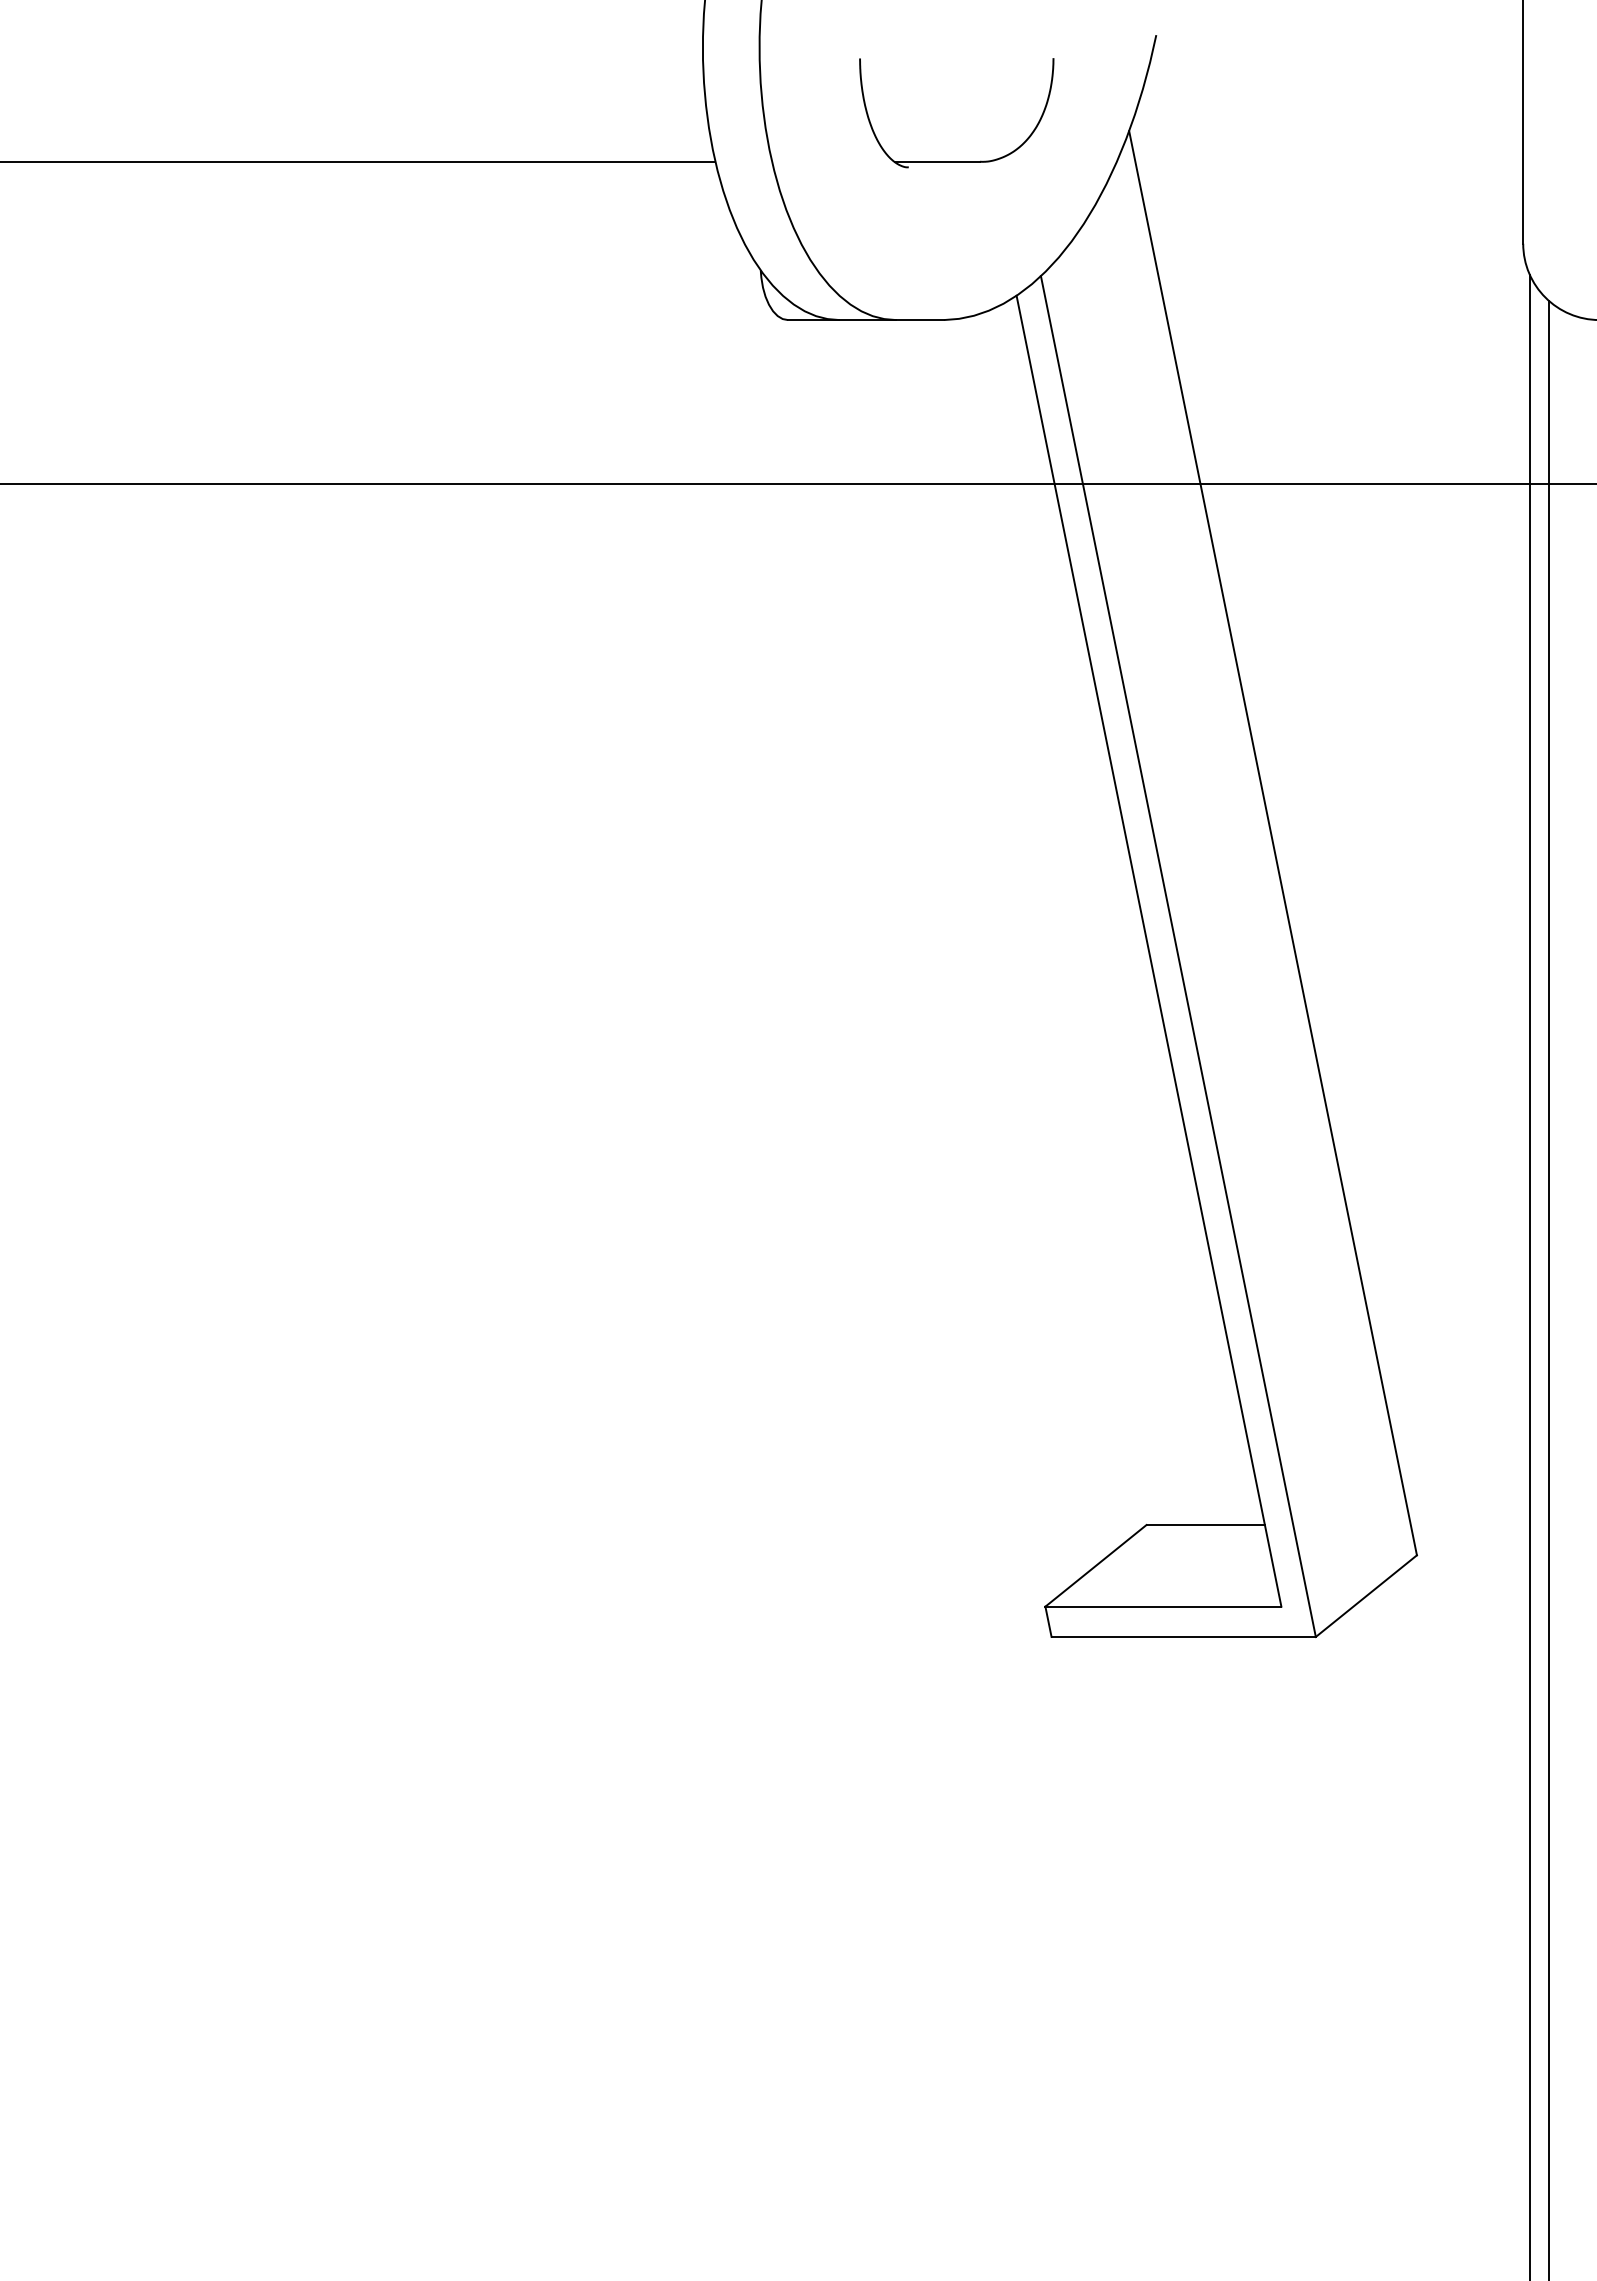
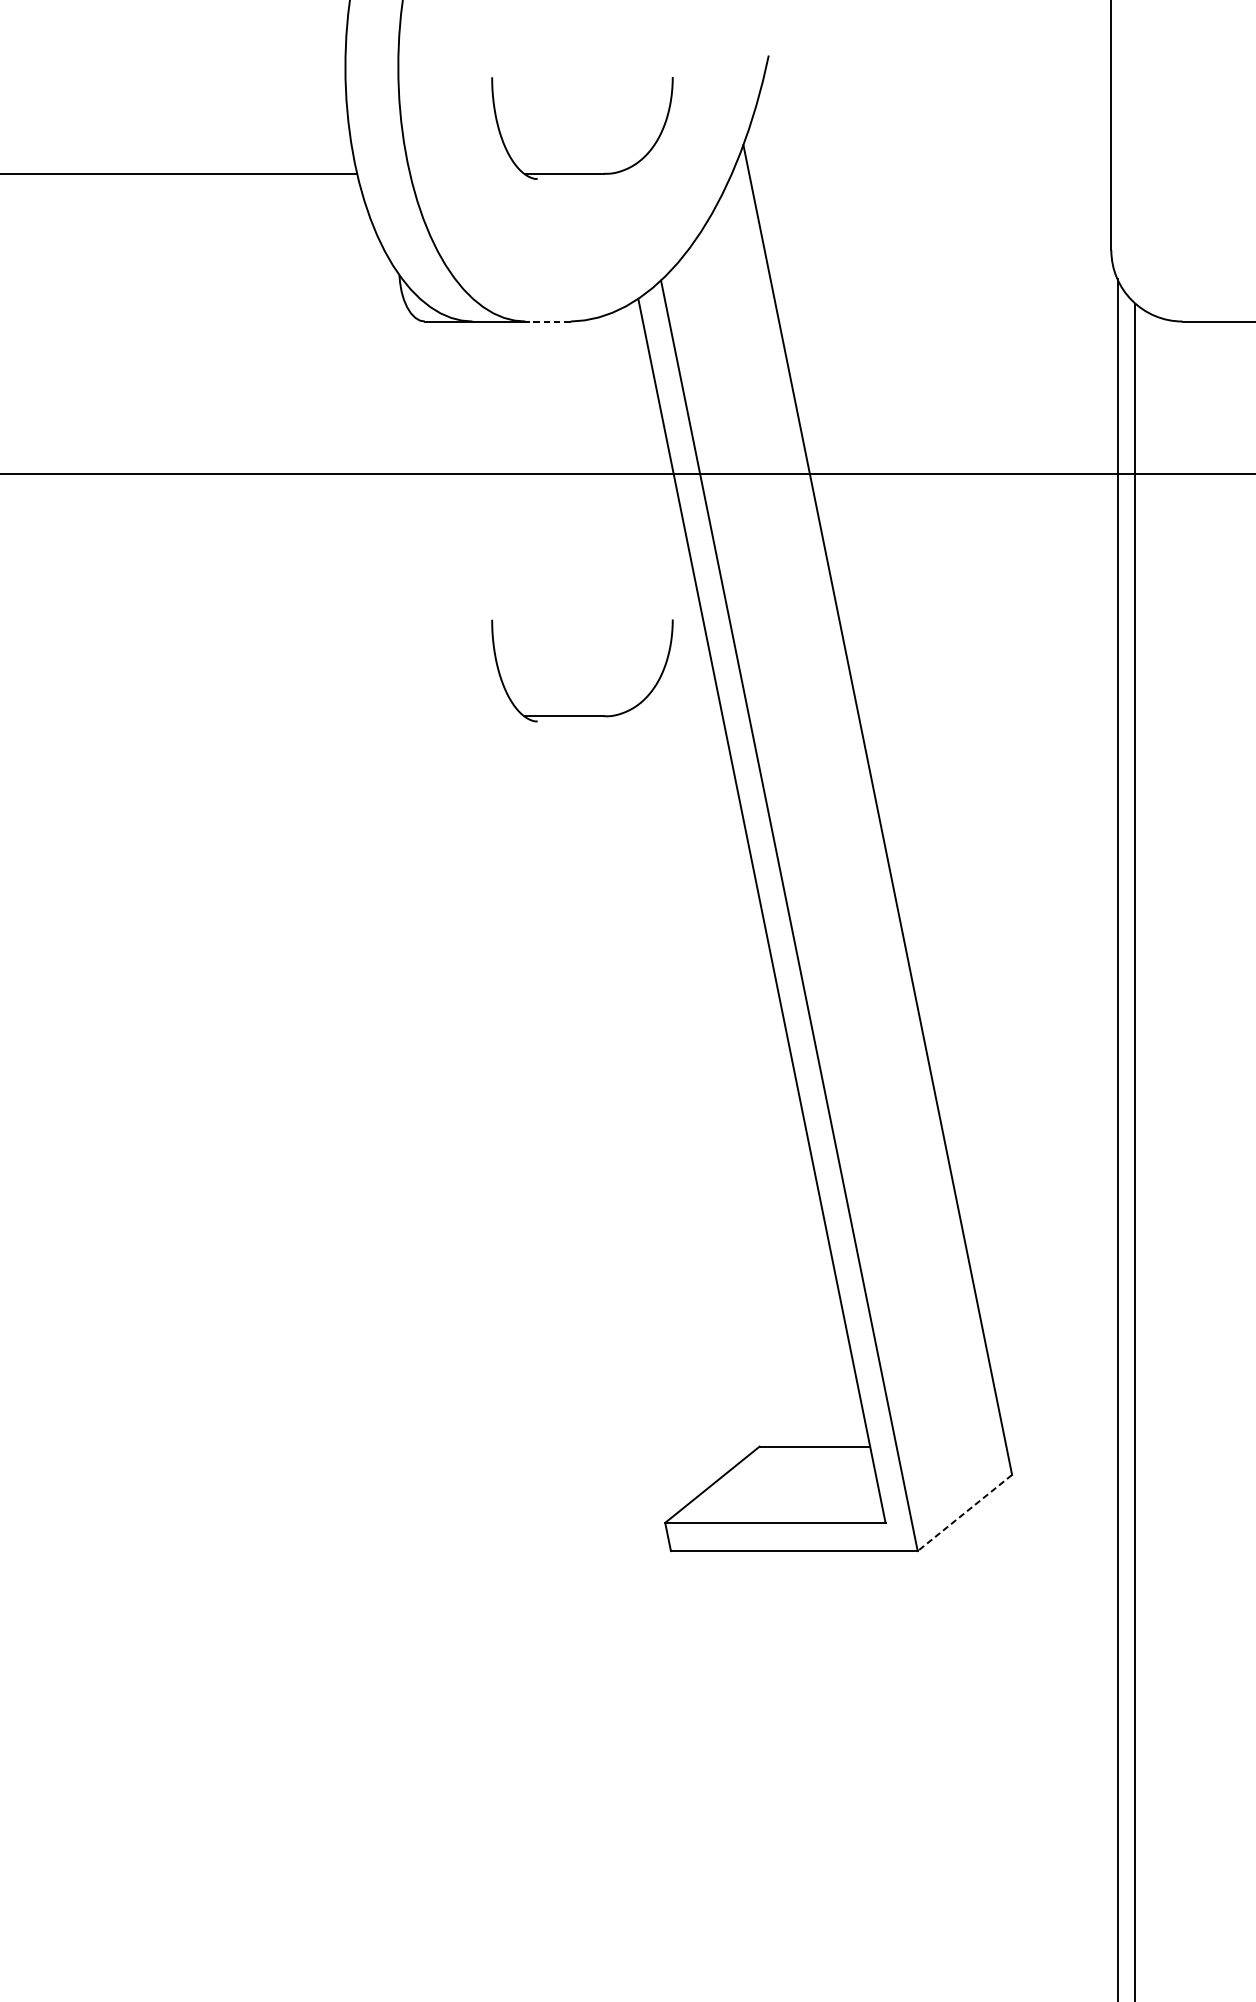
line: (919, 320) -> (547, 321), solid -> dashed
part: (956, 742) -> (582, 715), added
line: (1366, 1596) -> (965, 1513), solid -> dashed

